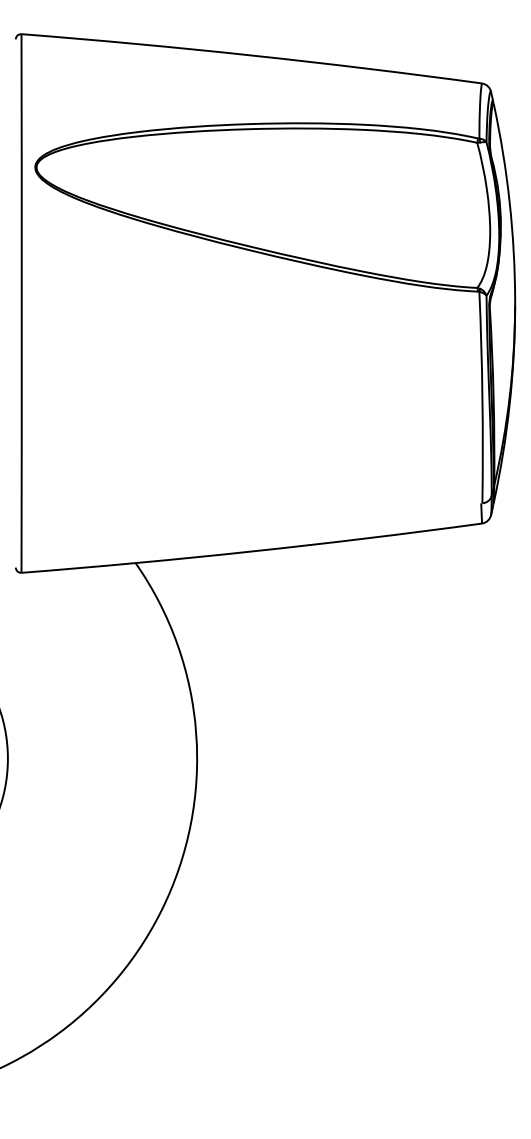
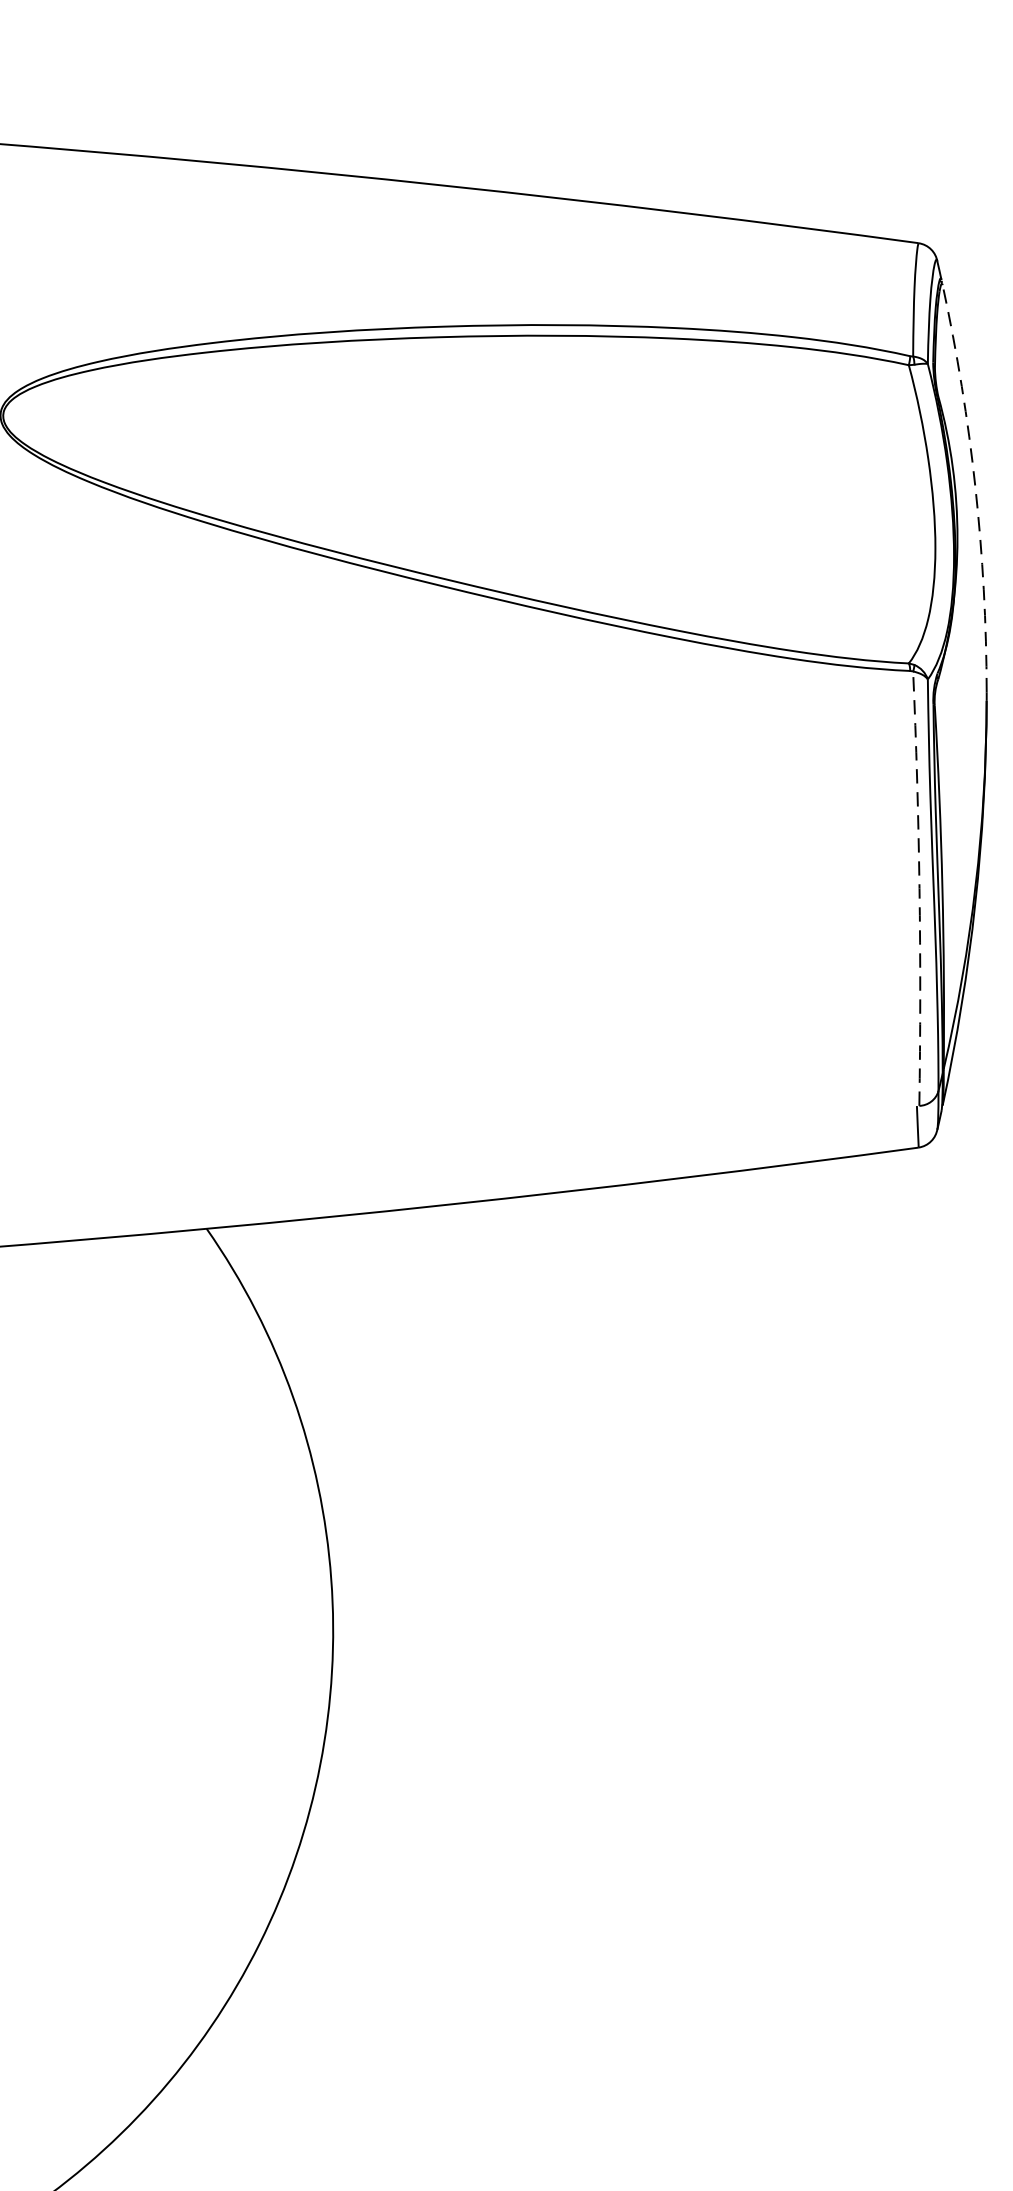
arc: (509, 202) -> (975, 487), solid -> dashed
arc: (482, 397) -> (919, 888), solid -> dashed

